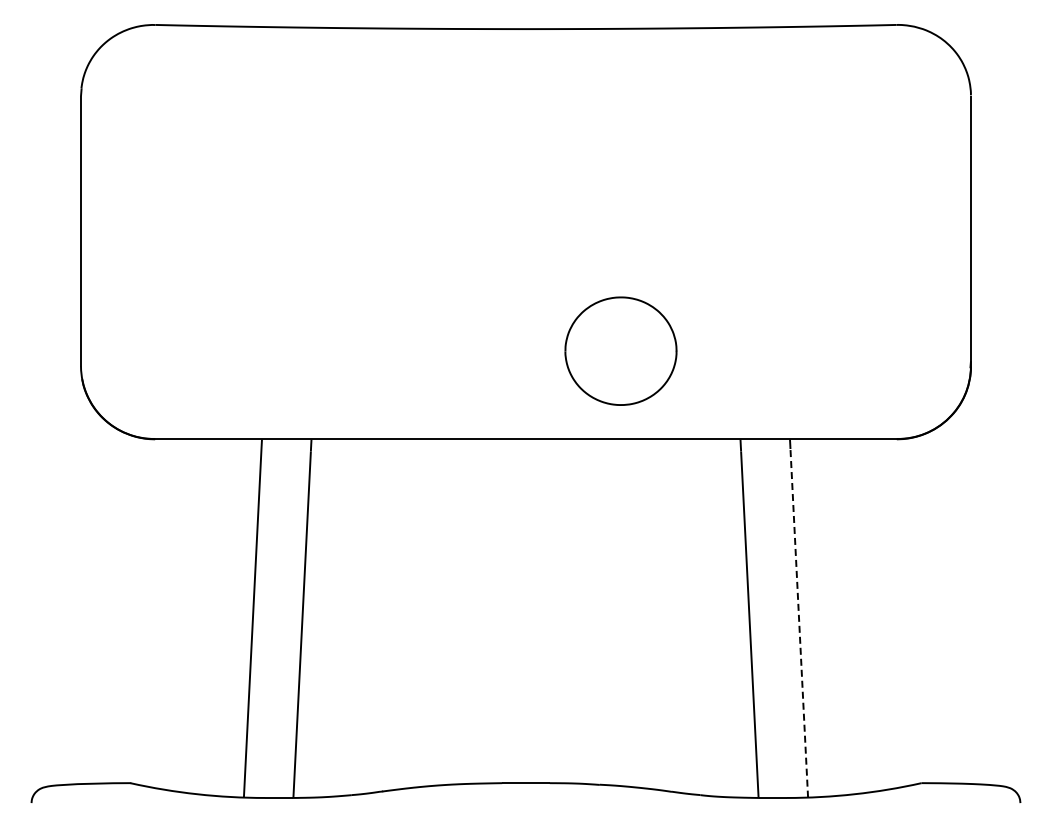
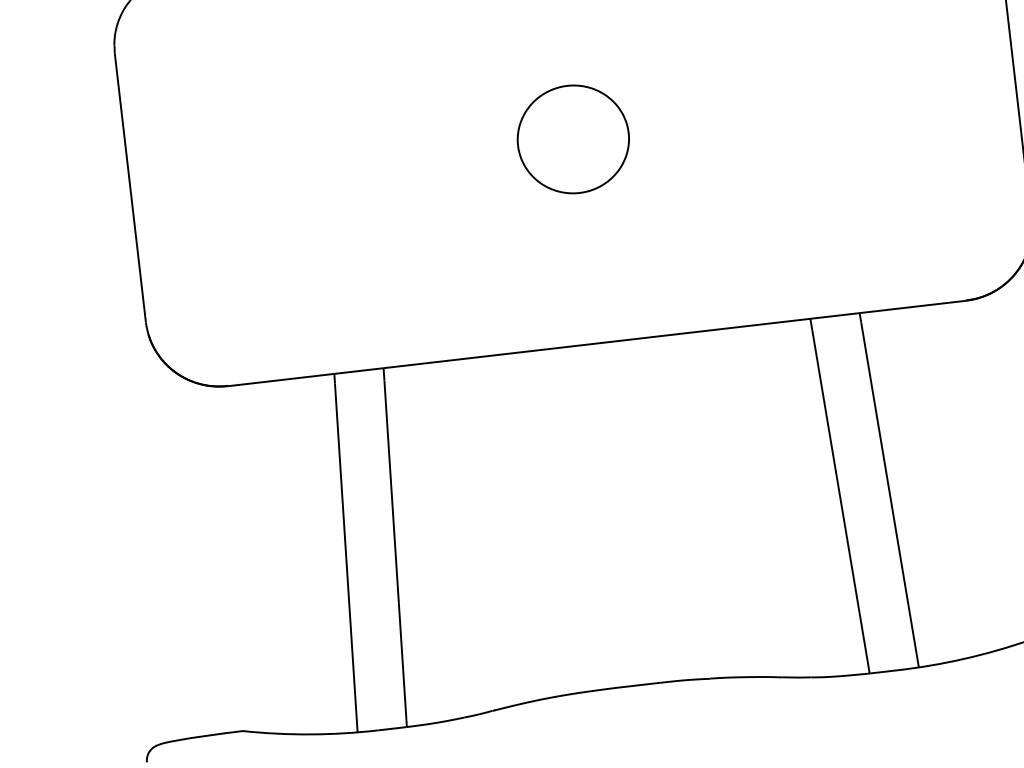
part: (620, 350) -> (572, 138), moved
line: (799, 623) -> (890, 495), dashed -> solid

